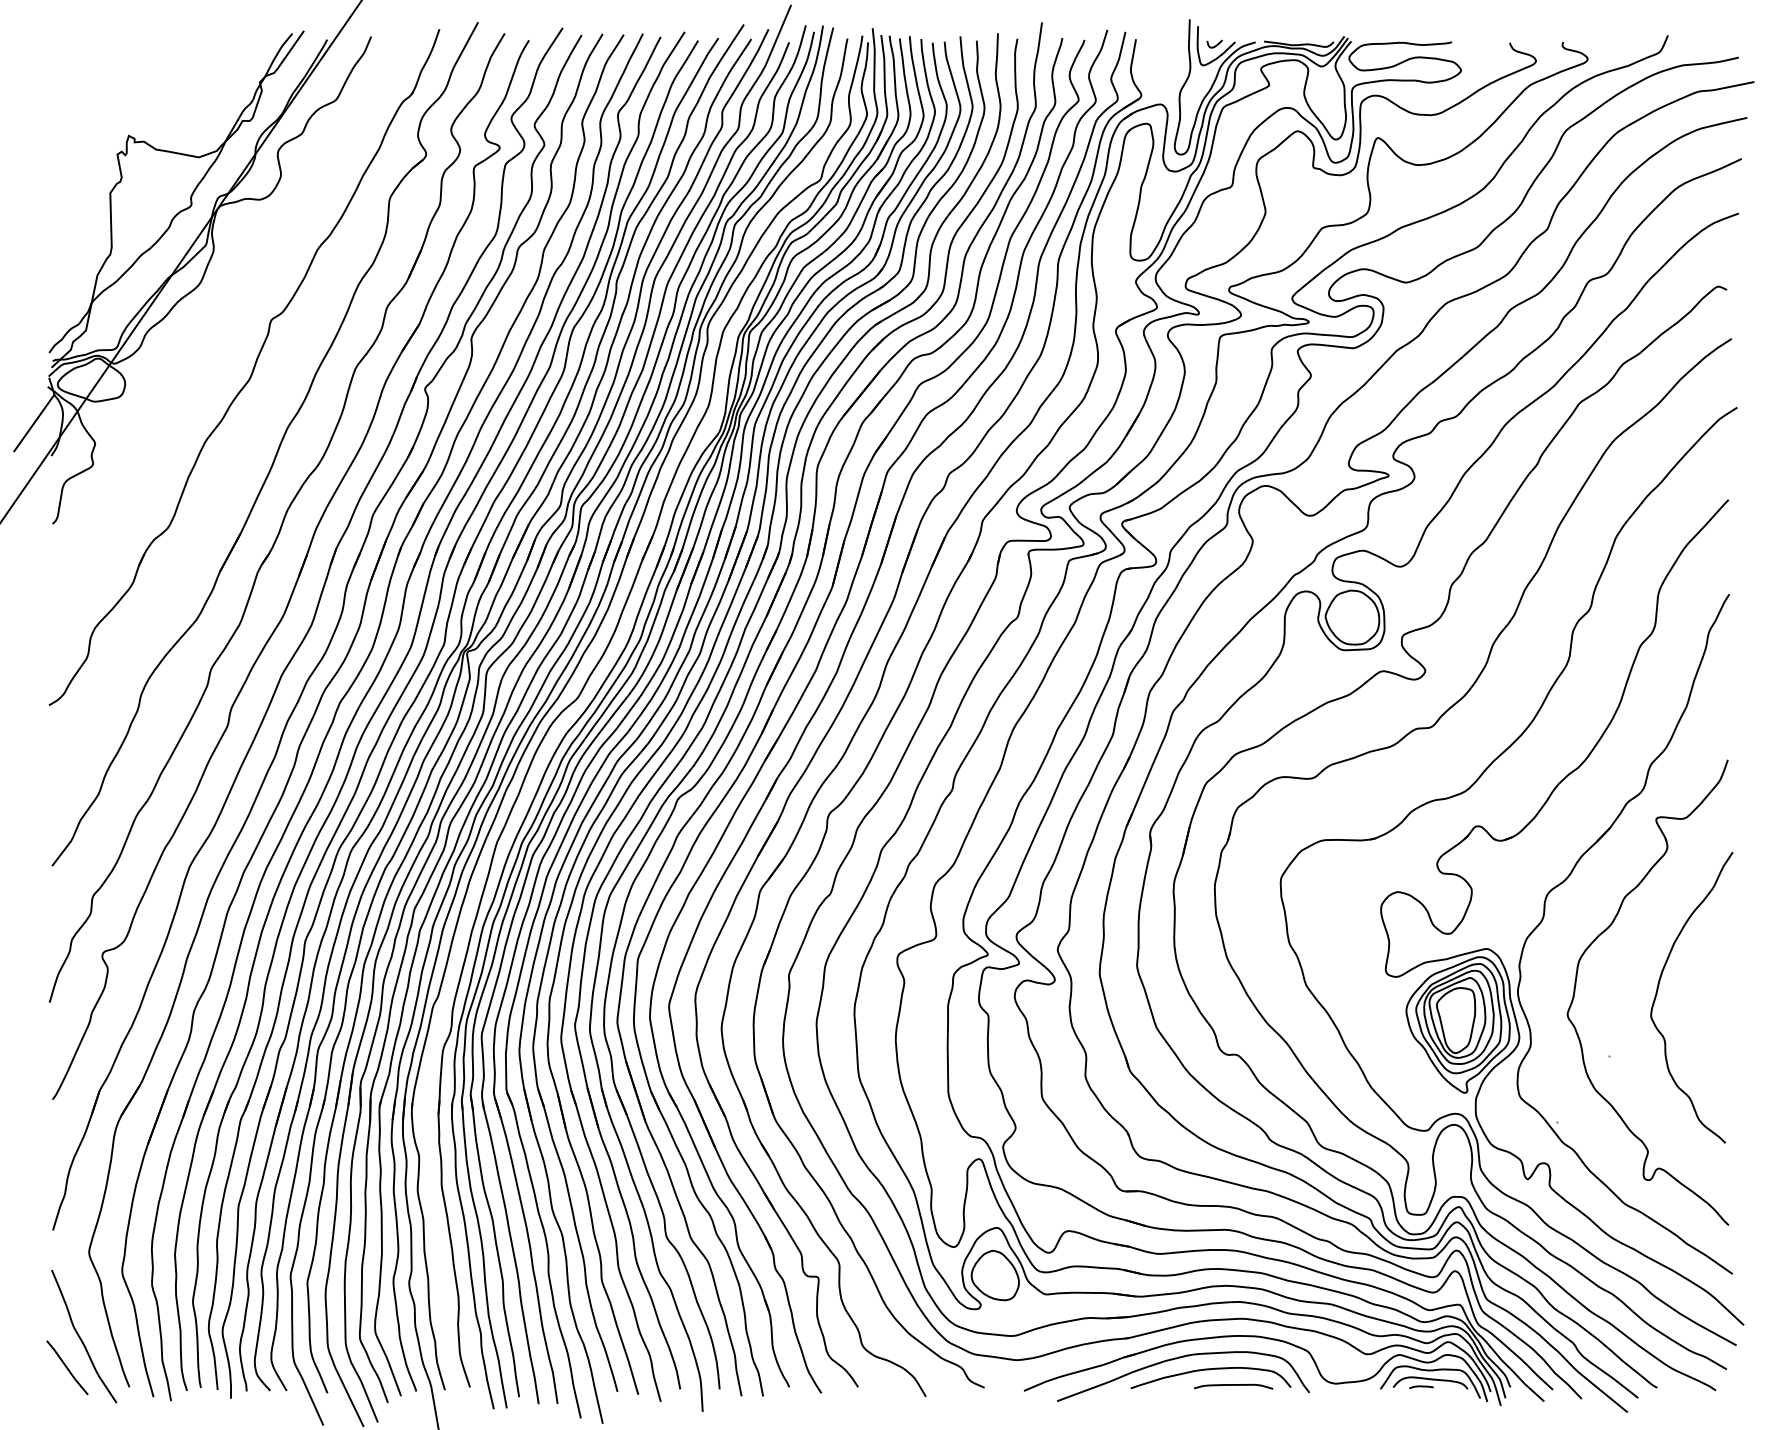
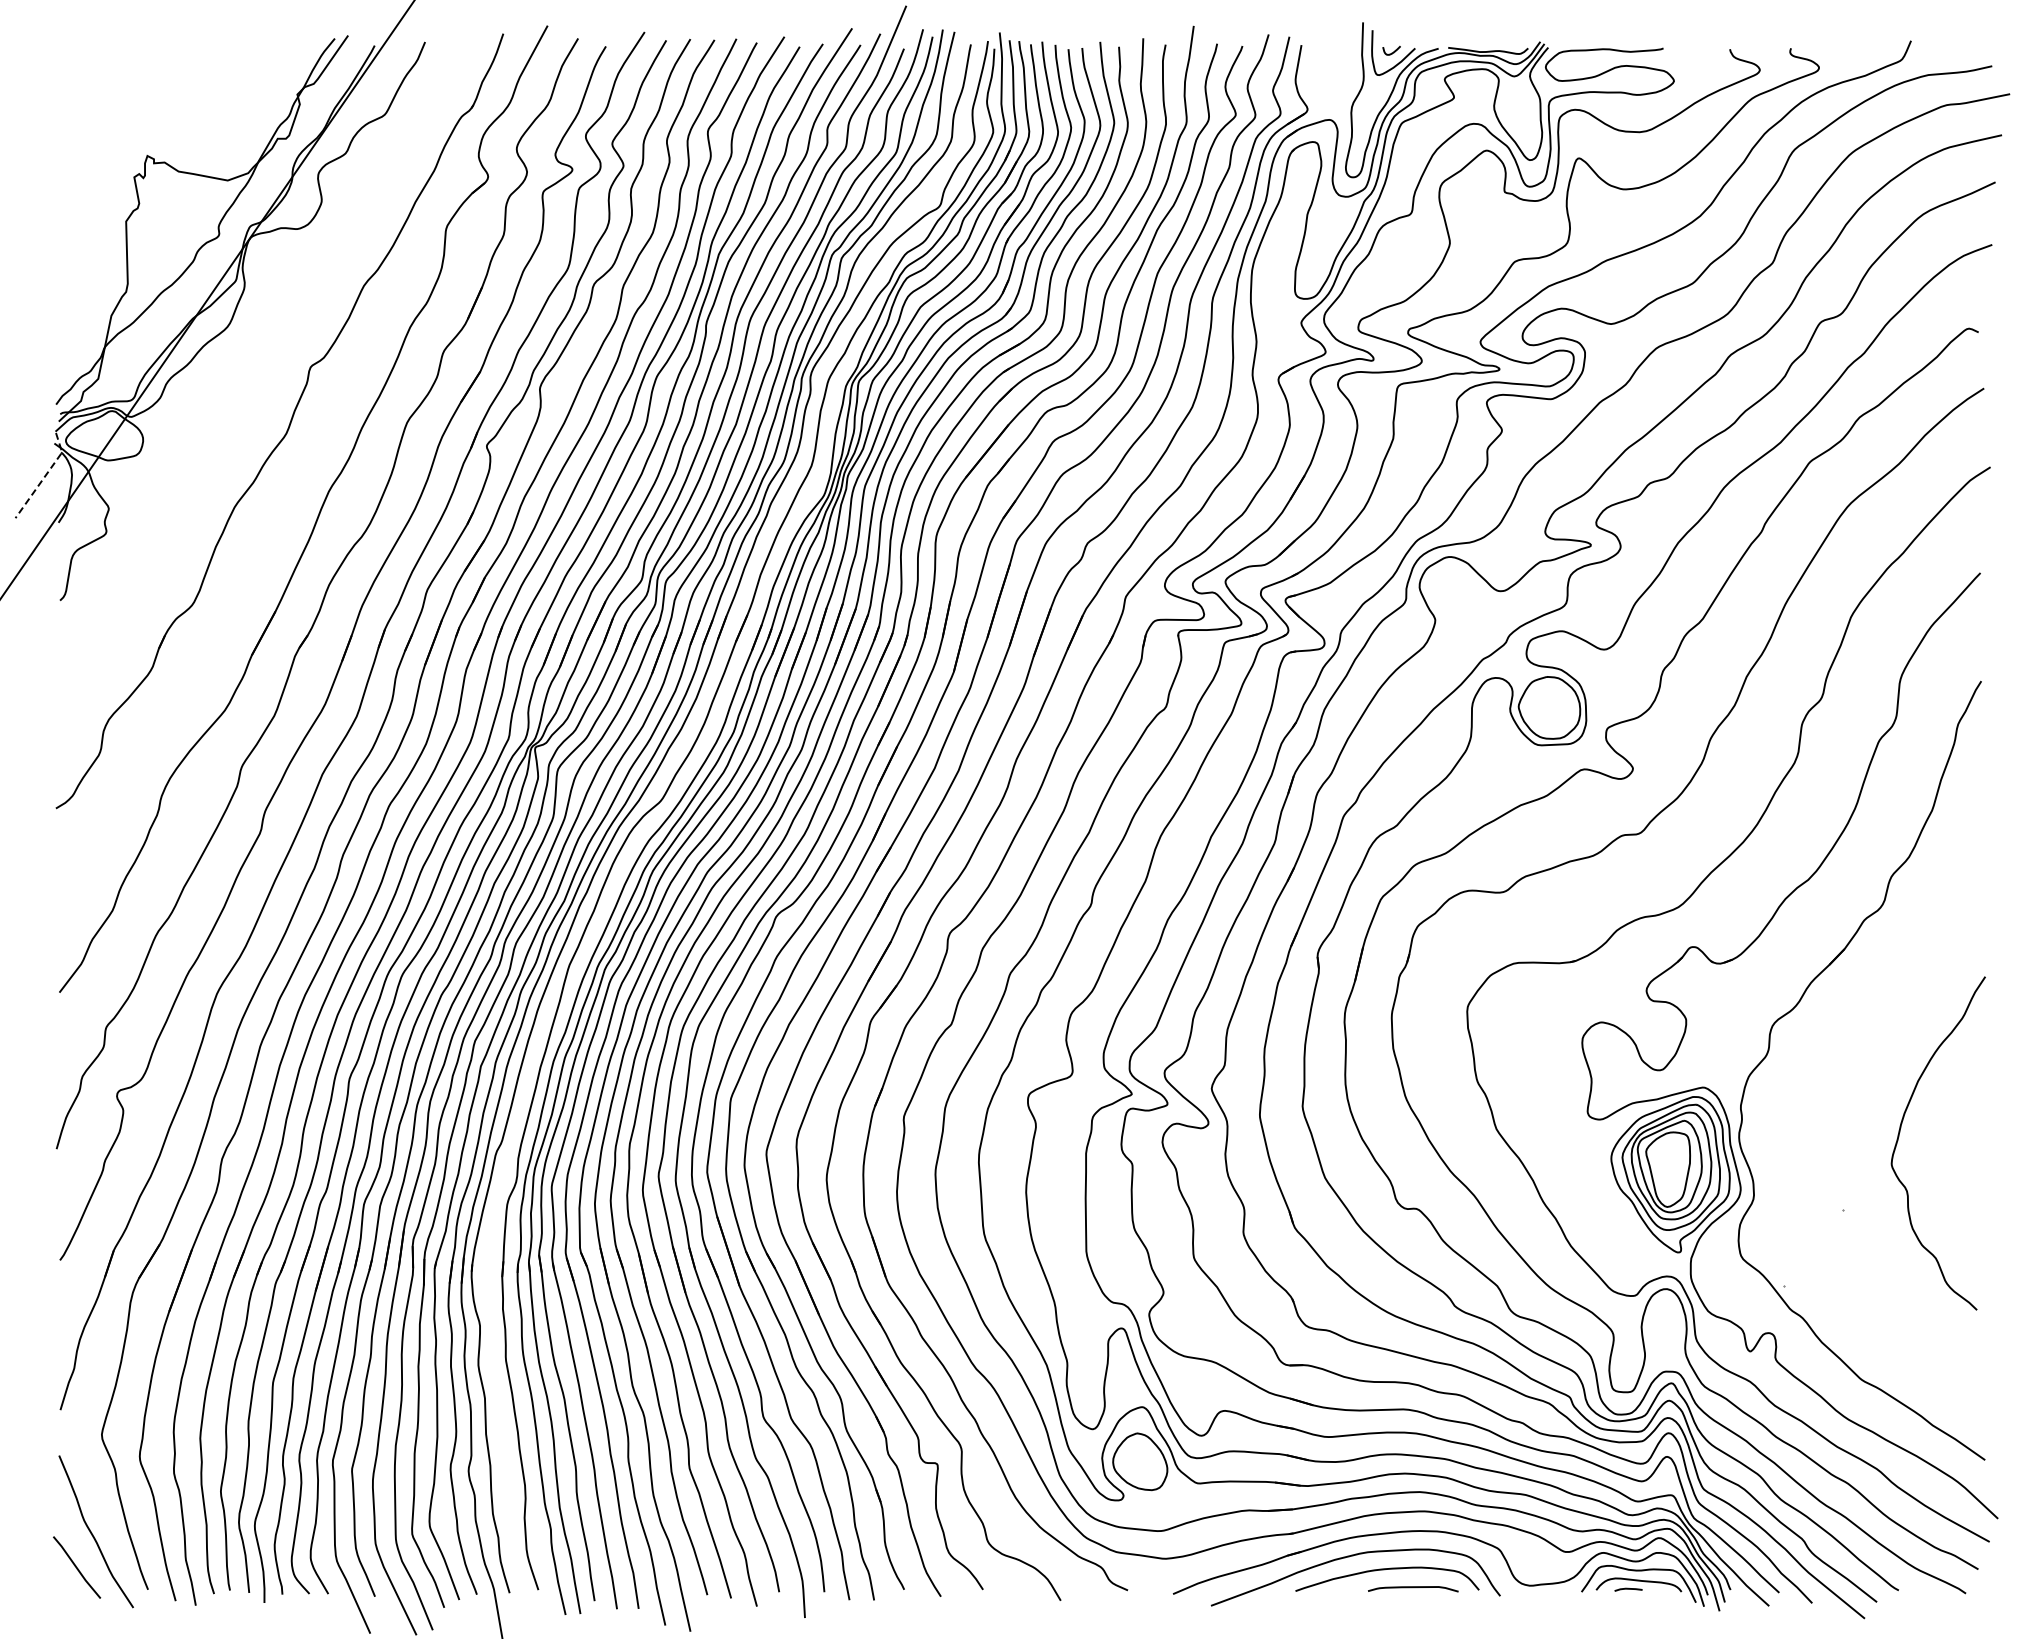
line: (39, 415) -> (44, 476), solid -> dashed
part: (1576, 982) -> (1806, 1125), removed

